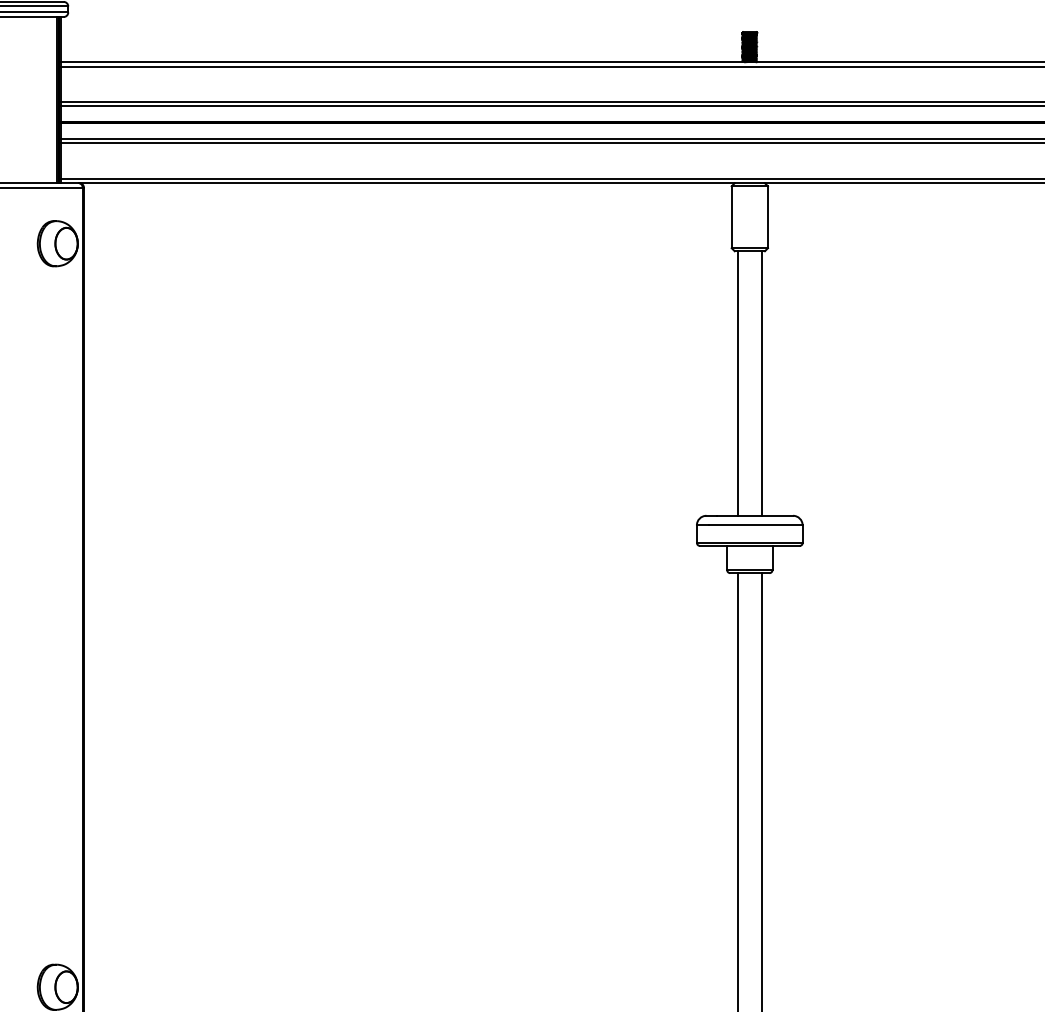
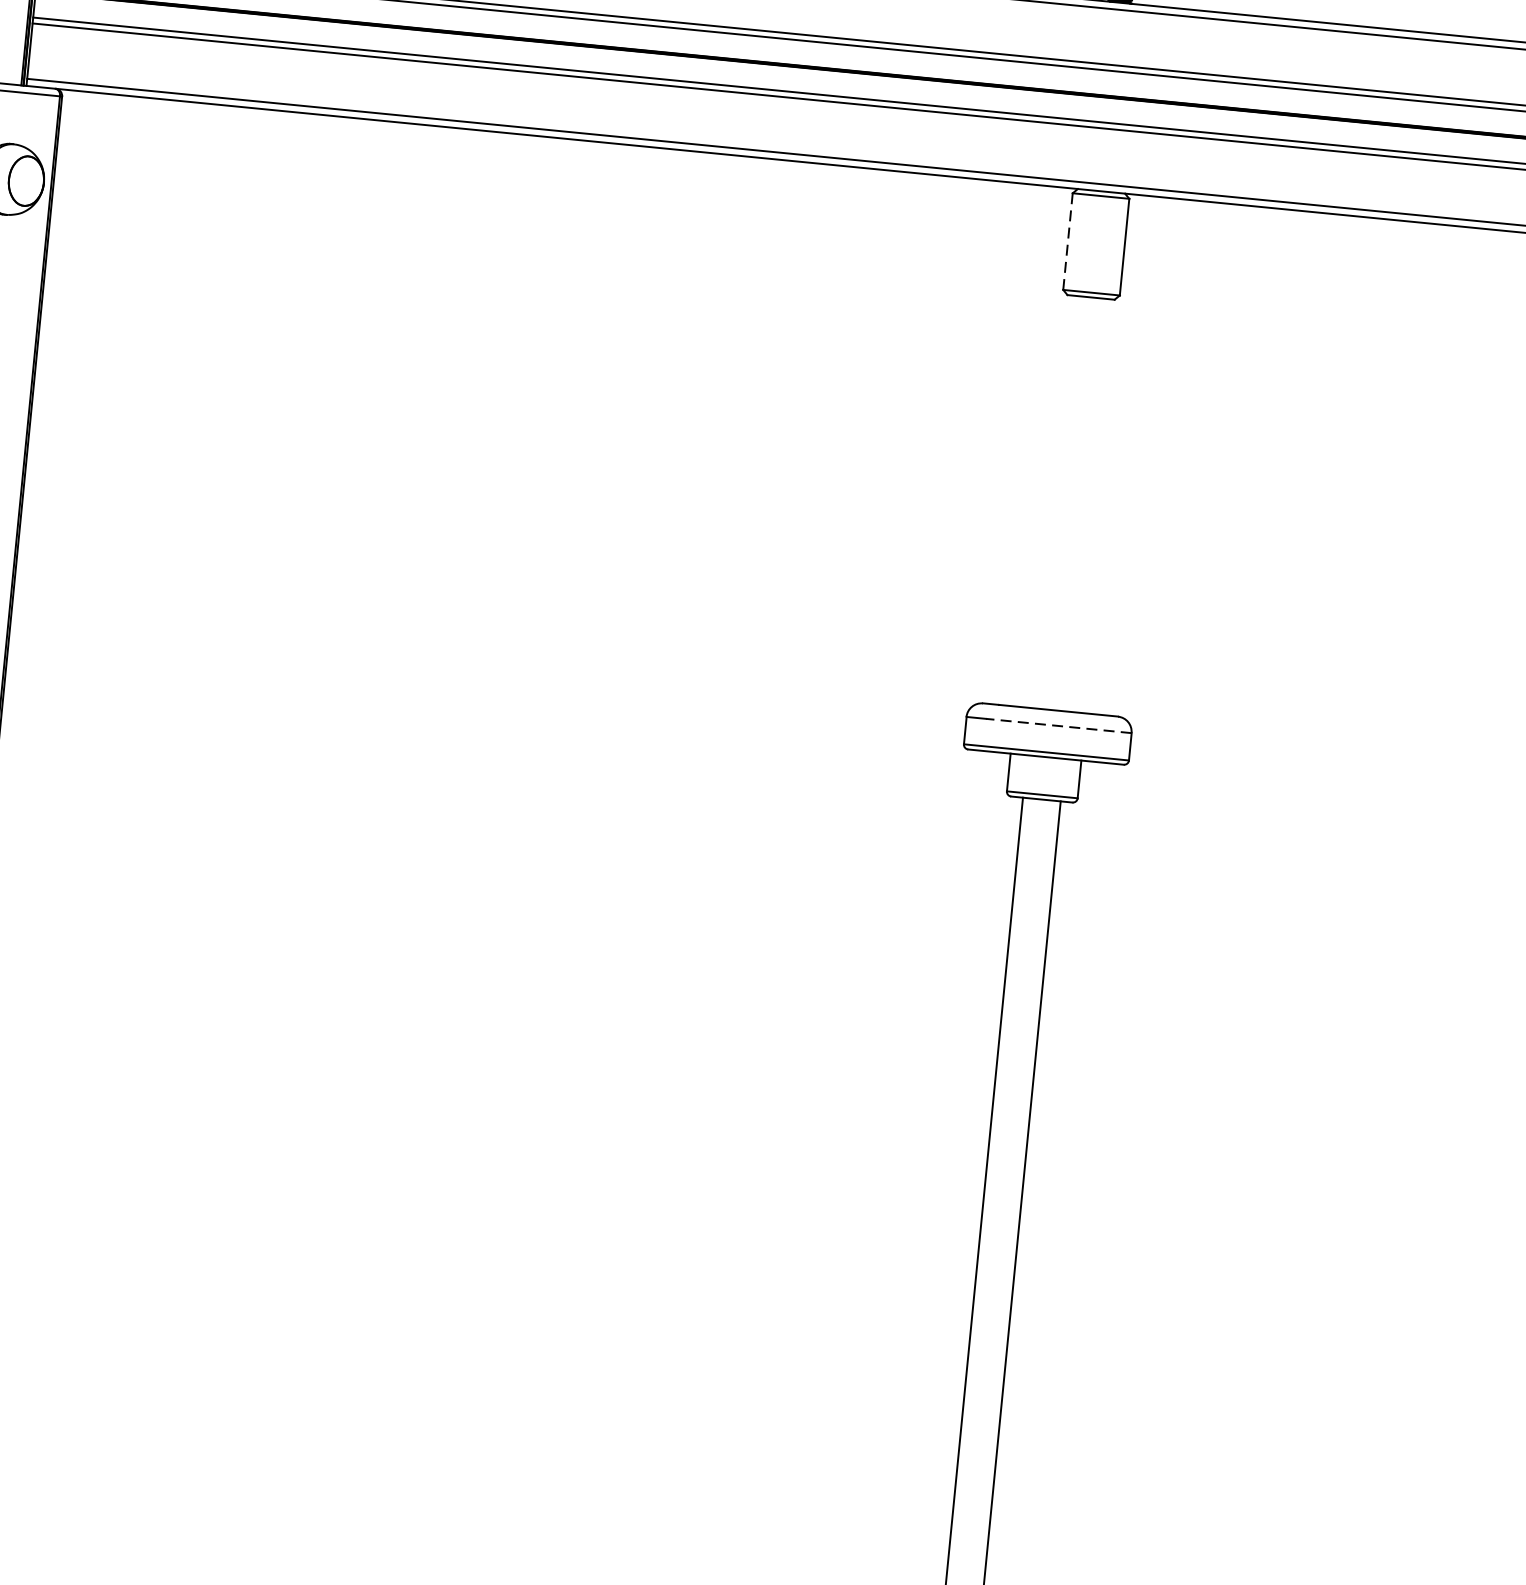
line: (731, 217) -> (1067, 241), solid -> dashed
line: (737, 383) -> (1051, 501), removed
line: (761, 383) -> (1089, 505), removed
line: (756, 525) -> (1059, 726), solid -> dashed

